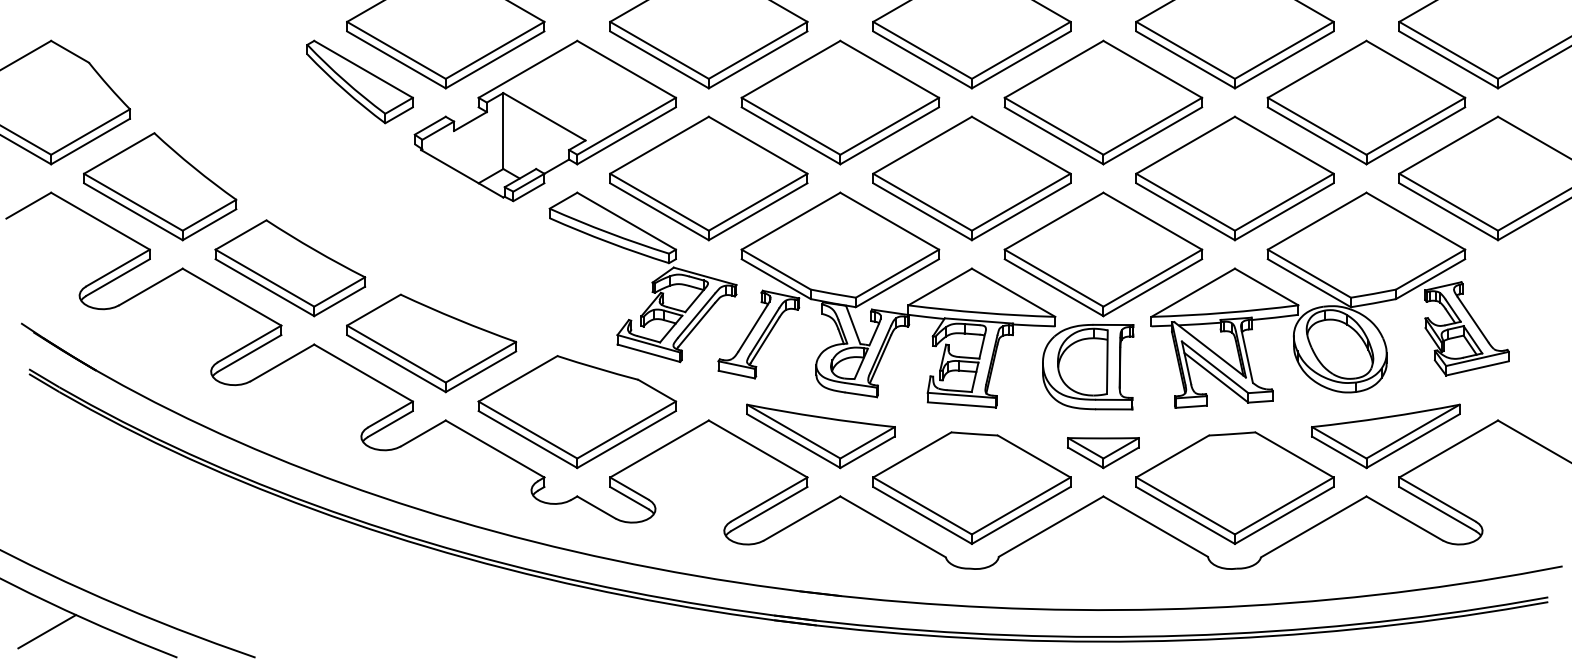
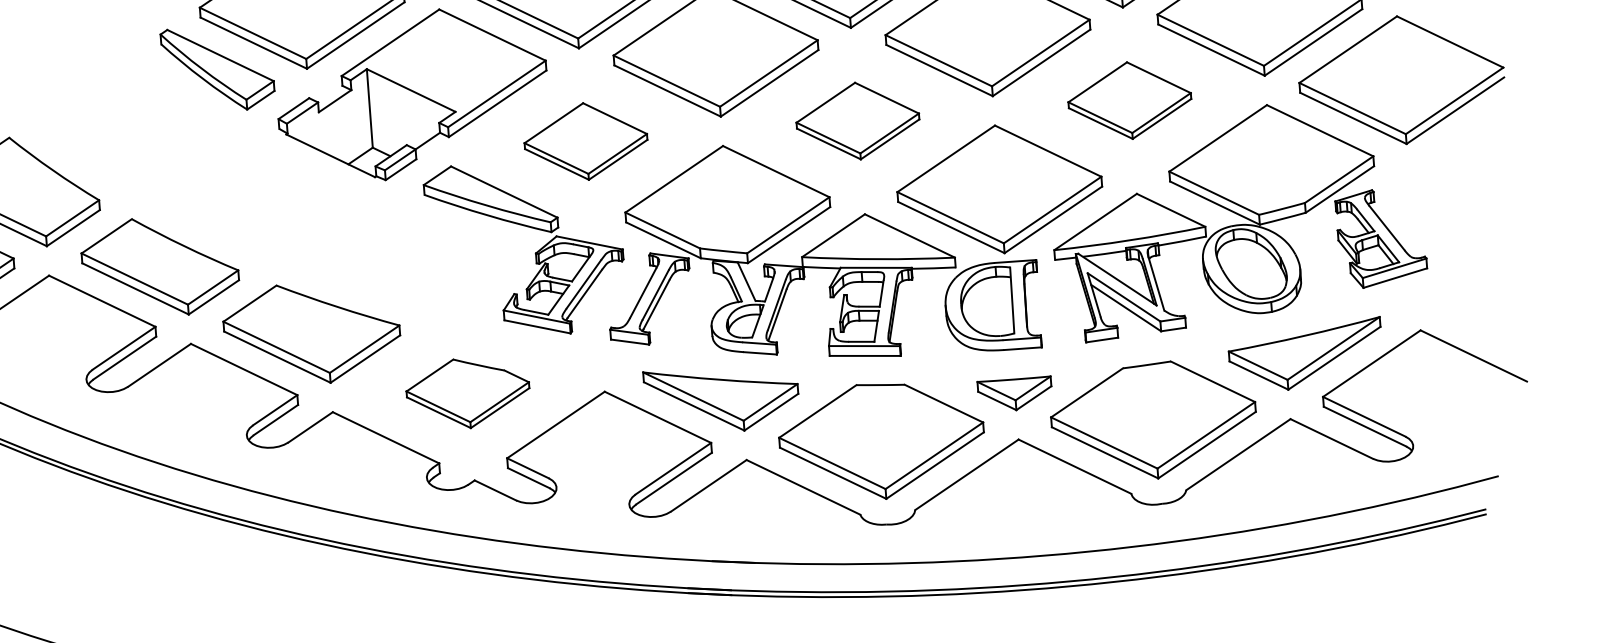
part: (708, 178) -> (585, 141), size x0.6
part: (971, 178) -> (857, 121), size x0.6
part: (1234, 178) -> (1129, 100), size x0.6
part: (577, 412) -> (468, 393), size x0.6

